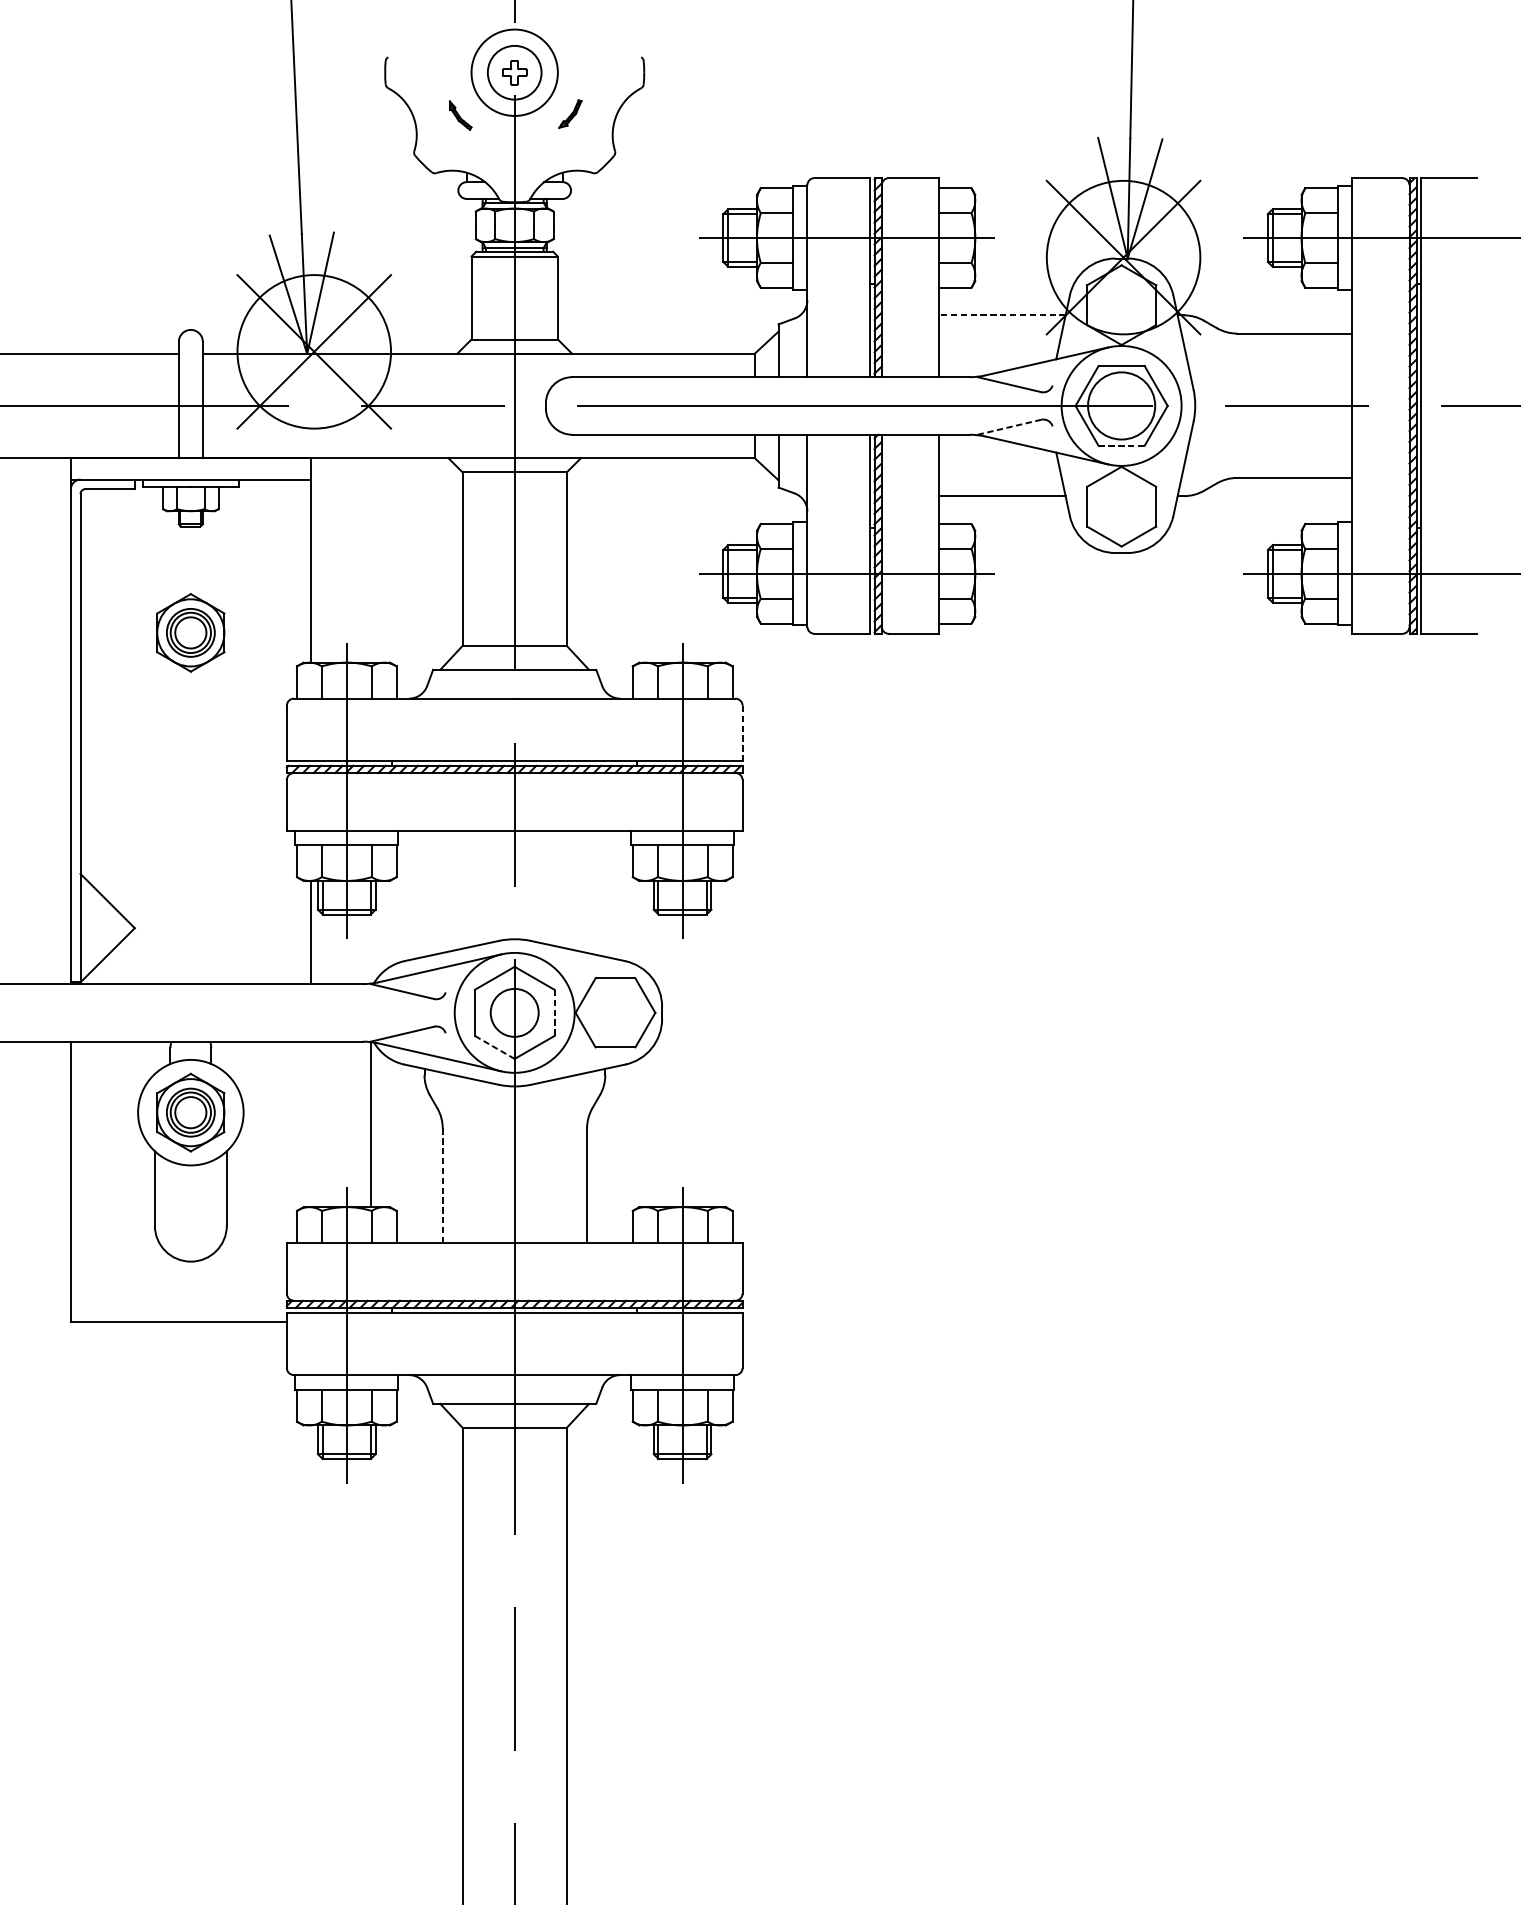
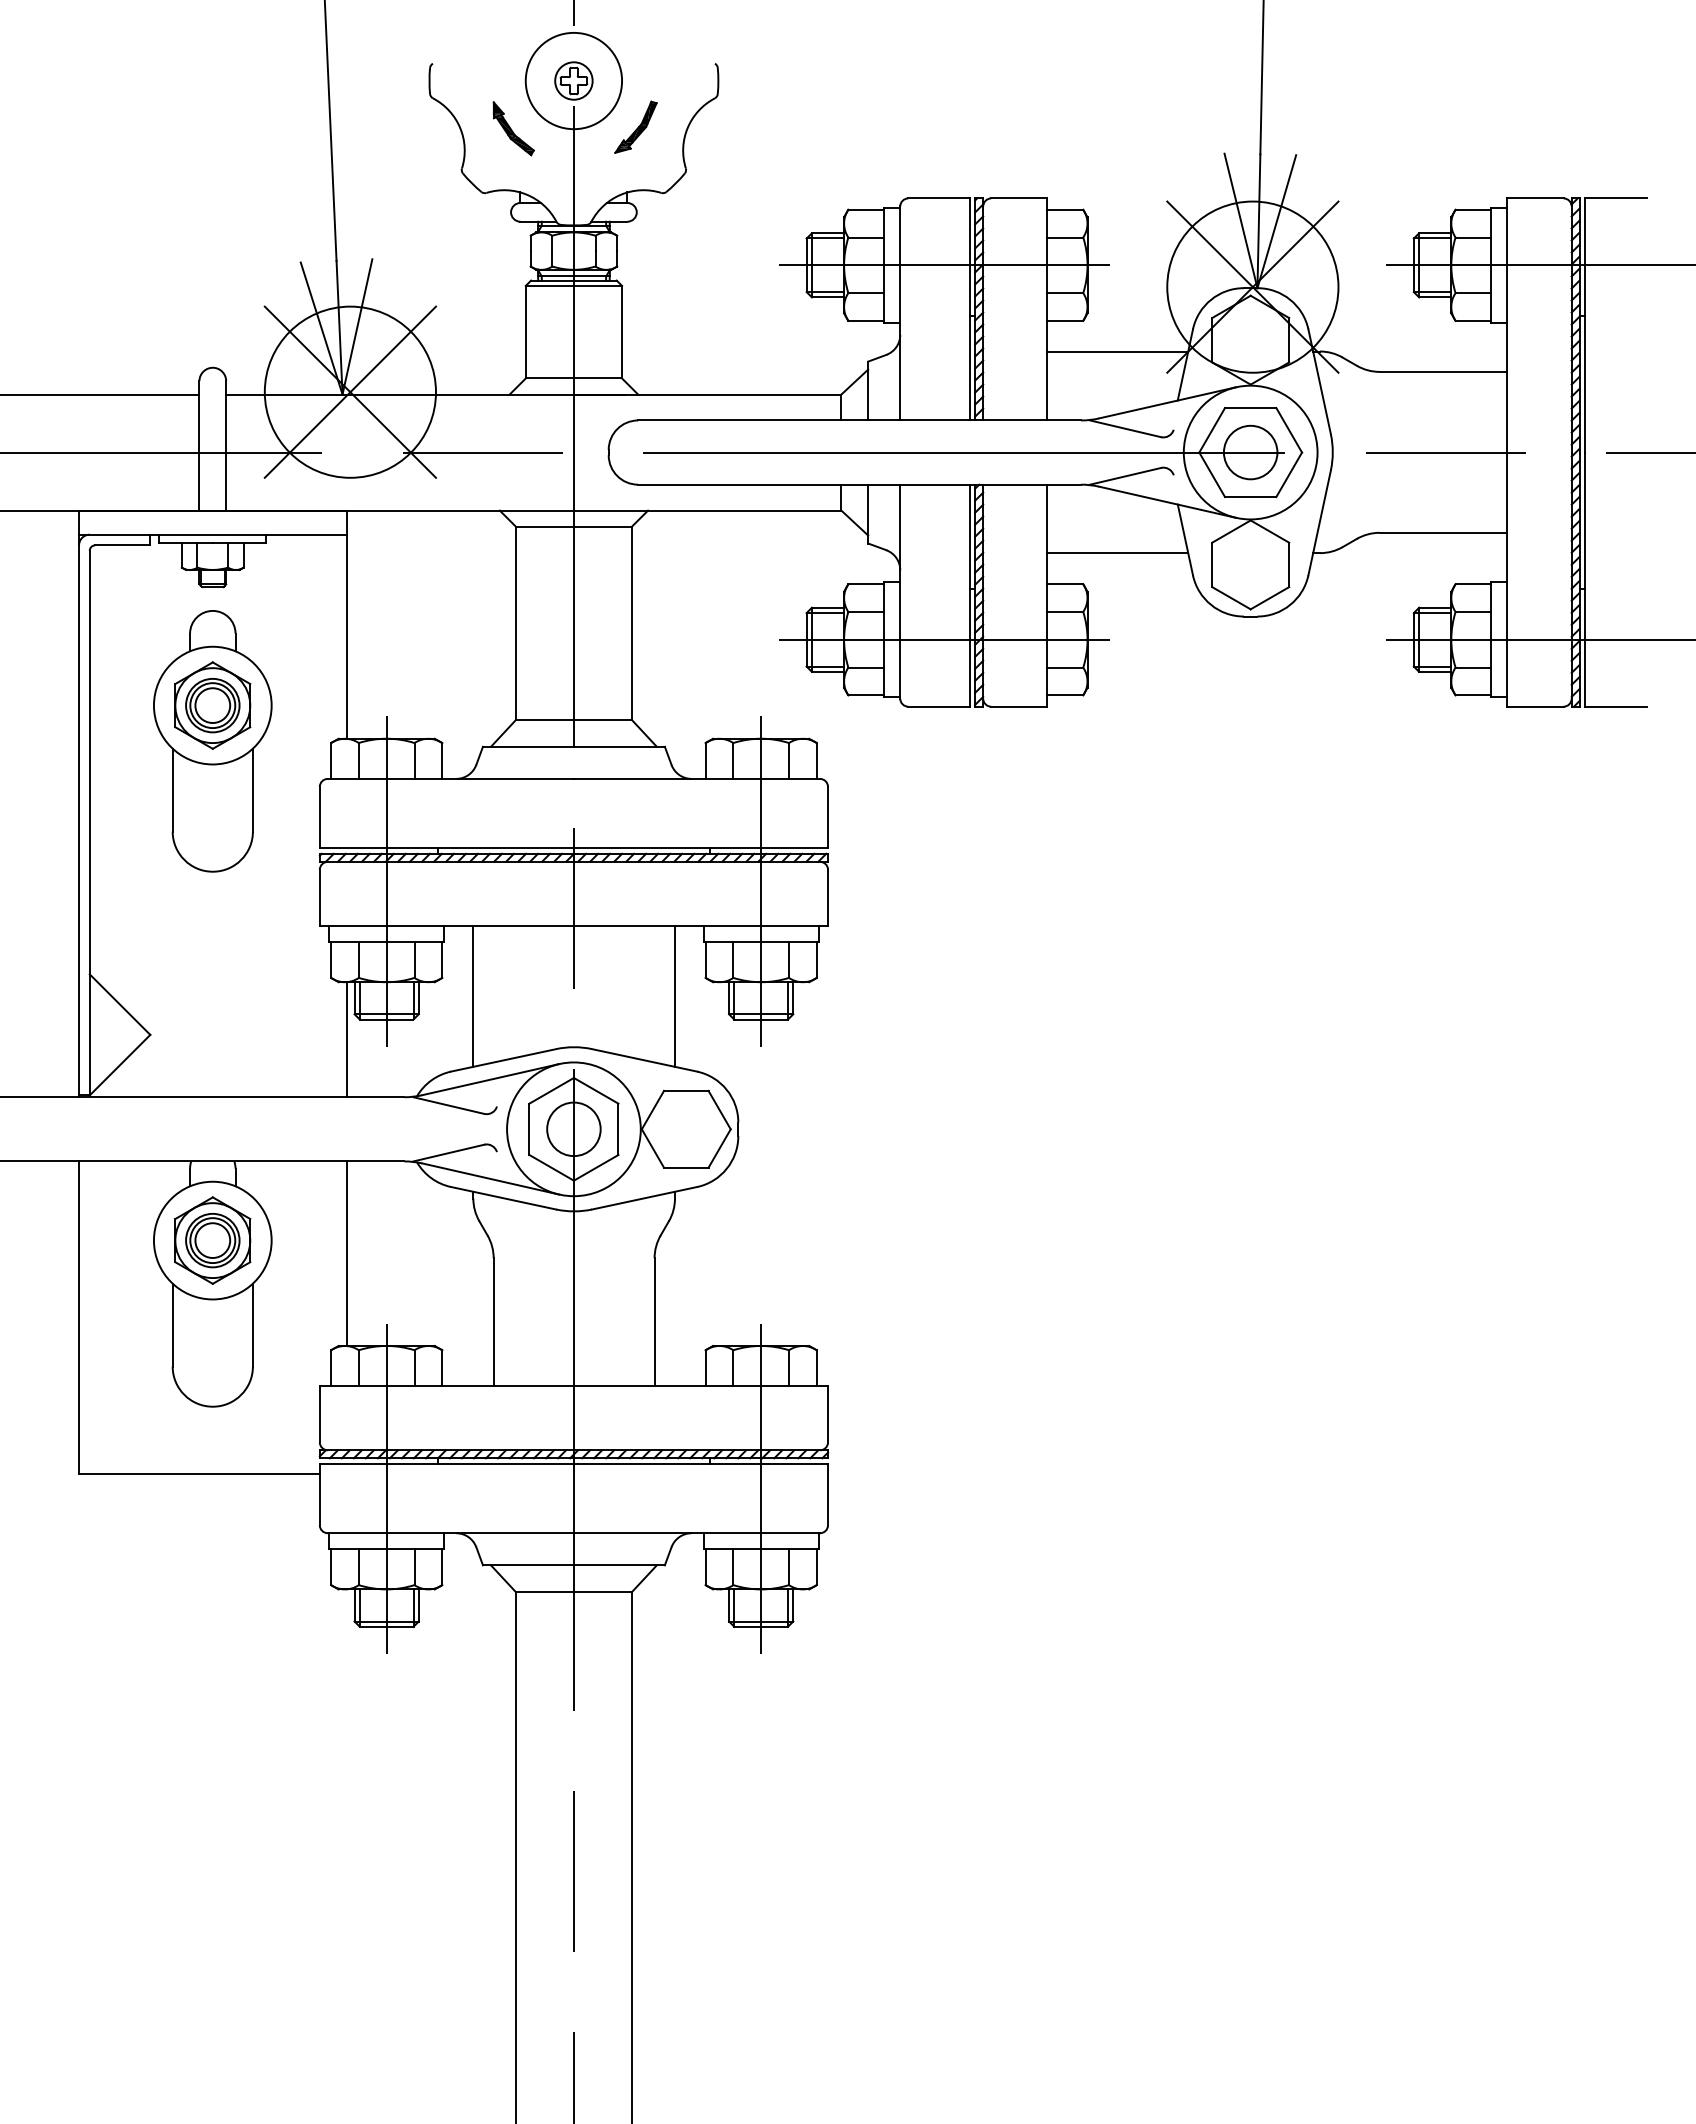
circle: (514, 72) -> (573, 80), size x0.62
part: (569, 113) -> (635, 126), size x1.67
part: (460, 115) -> (513, 128), size x1.67
line: (1002, 315) -> (1117, 351), dashed -> solid
circle: (1121, 405) -> (1250, 452), size x0.71
line: (1010, 427) -> (1126, 476), dashed -> solid
line: (1121, 446) -> (1250, 497), dashed -> solid
part: (190, 665) -> (212, 741), added
line: (743, 733) -> (828, 817), dashed -> solid
line: (424, 893) -> (473, 996), added
line: (604, 893) -> (674, 996), added
line: (554, 1013) -> (618, 1129), dashed -> solid
line: (494, 1047) -> (551, 1167), dashed -> solid
line: (370, 1124) -> (346, 1253), moved
line: (442, 1186) -> (493, 1322), dashed -> solid

